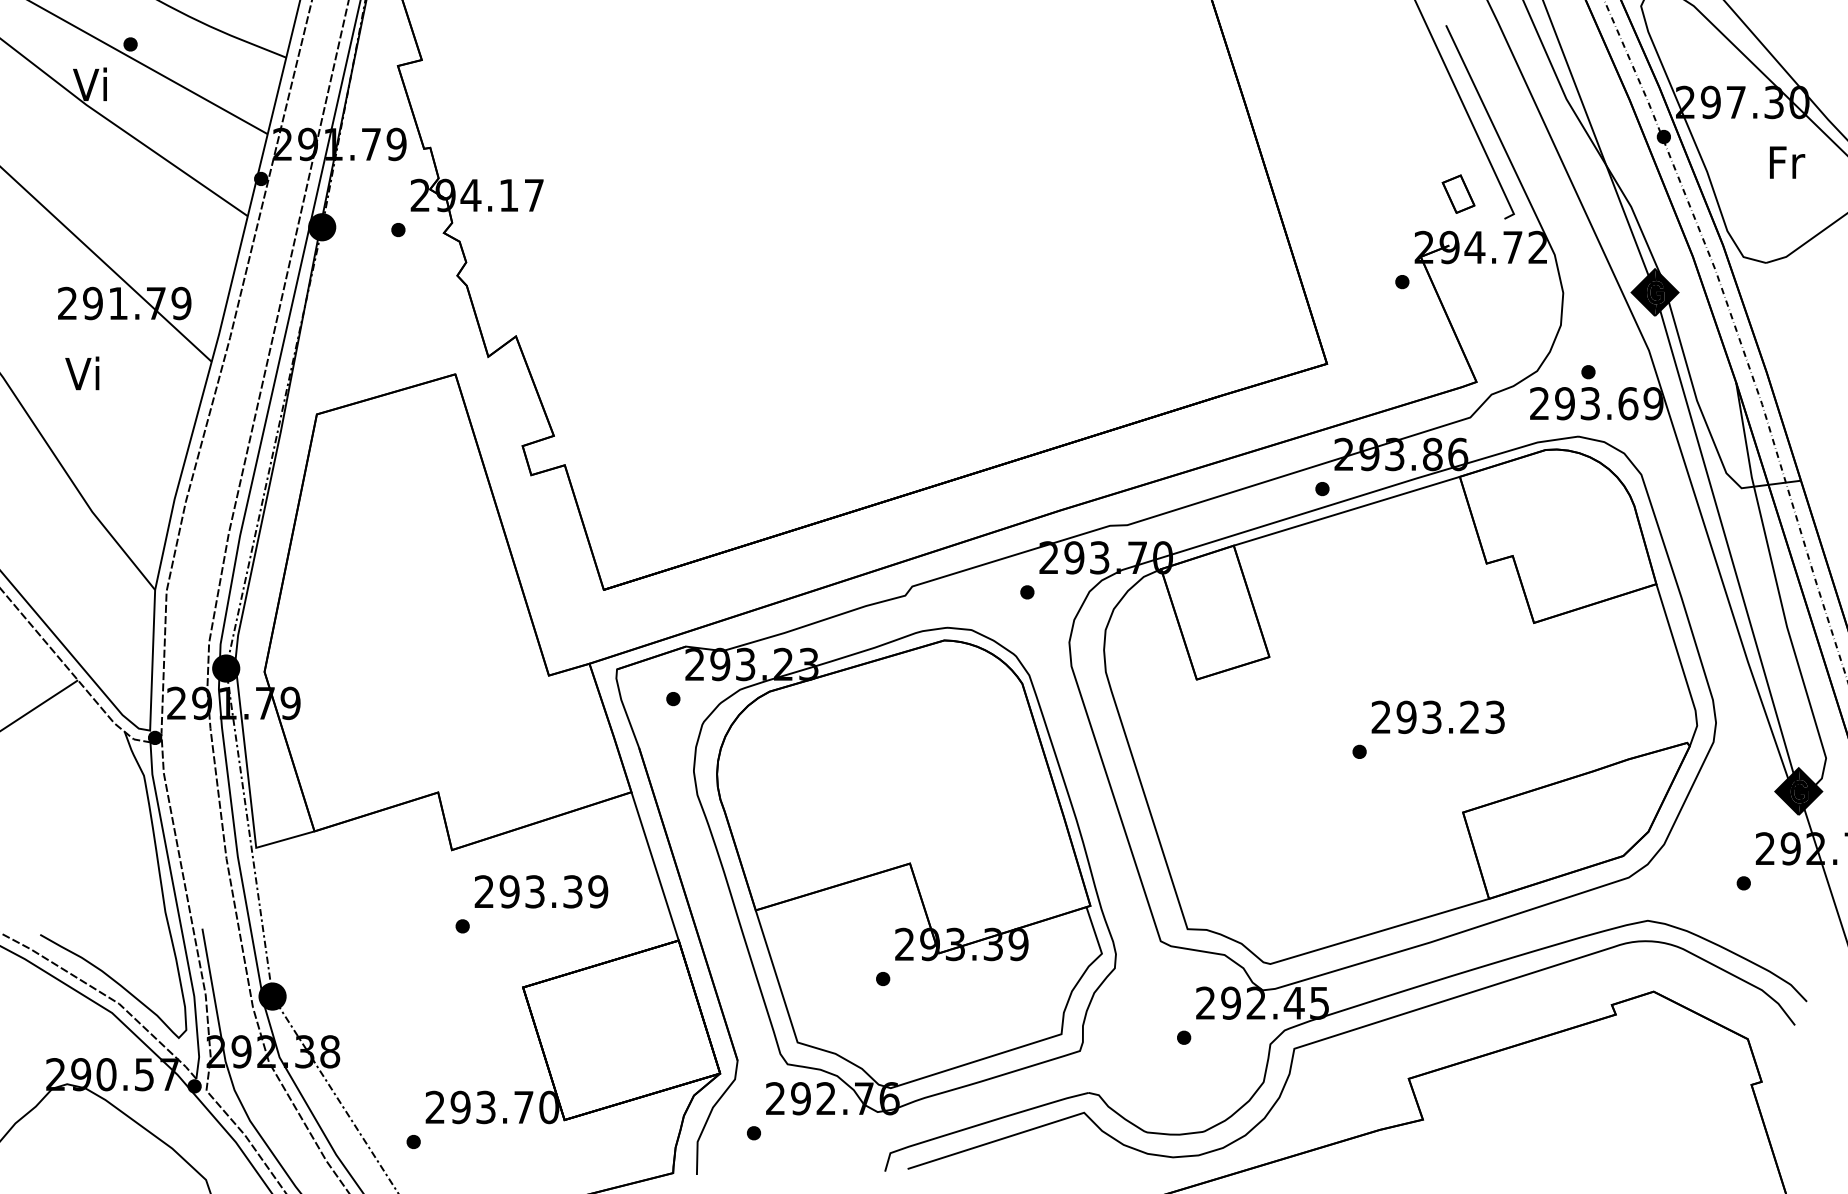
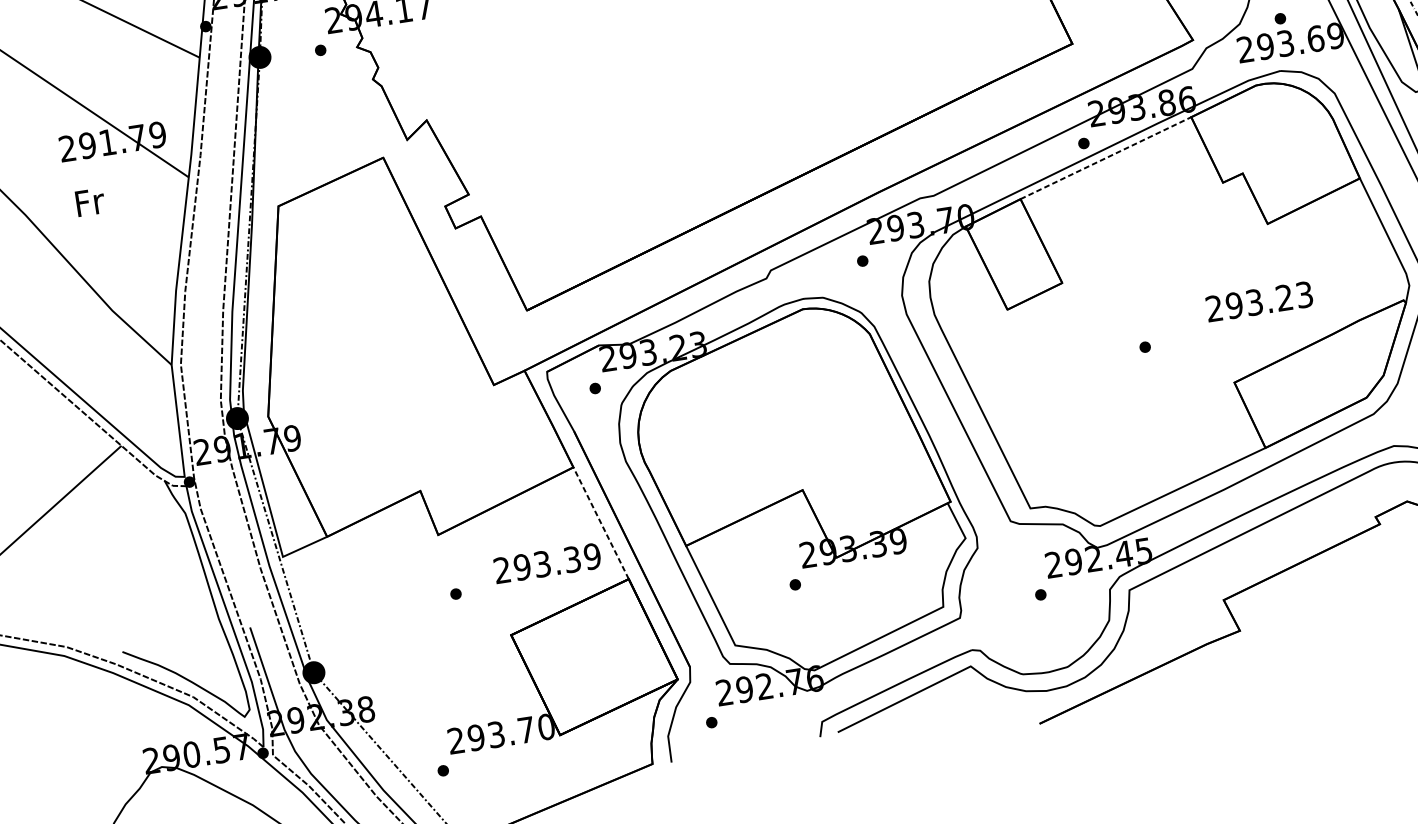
text: (84, 373) -> (89, 202), Vi -> Fr
line: (1347, 511) -> (1106, 158), solid -> dashed
text: (1437, 716) -> (1258, 301), moved
line: (655, 866) -> (601, 523), solid -> dashed
text: (541, 891) -> (547, 563), moved

